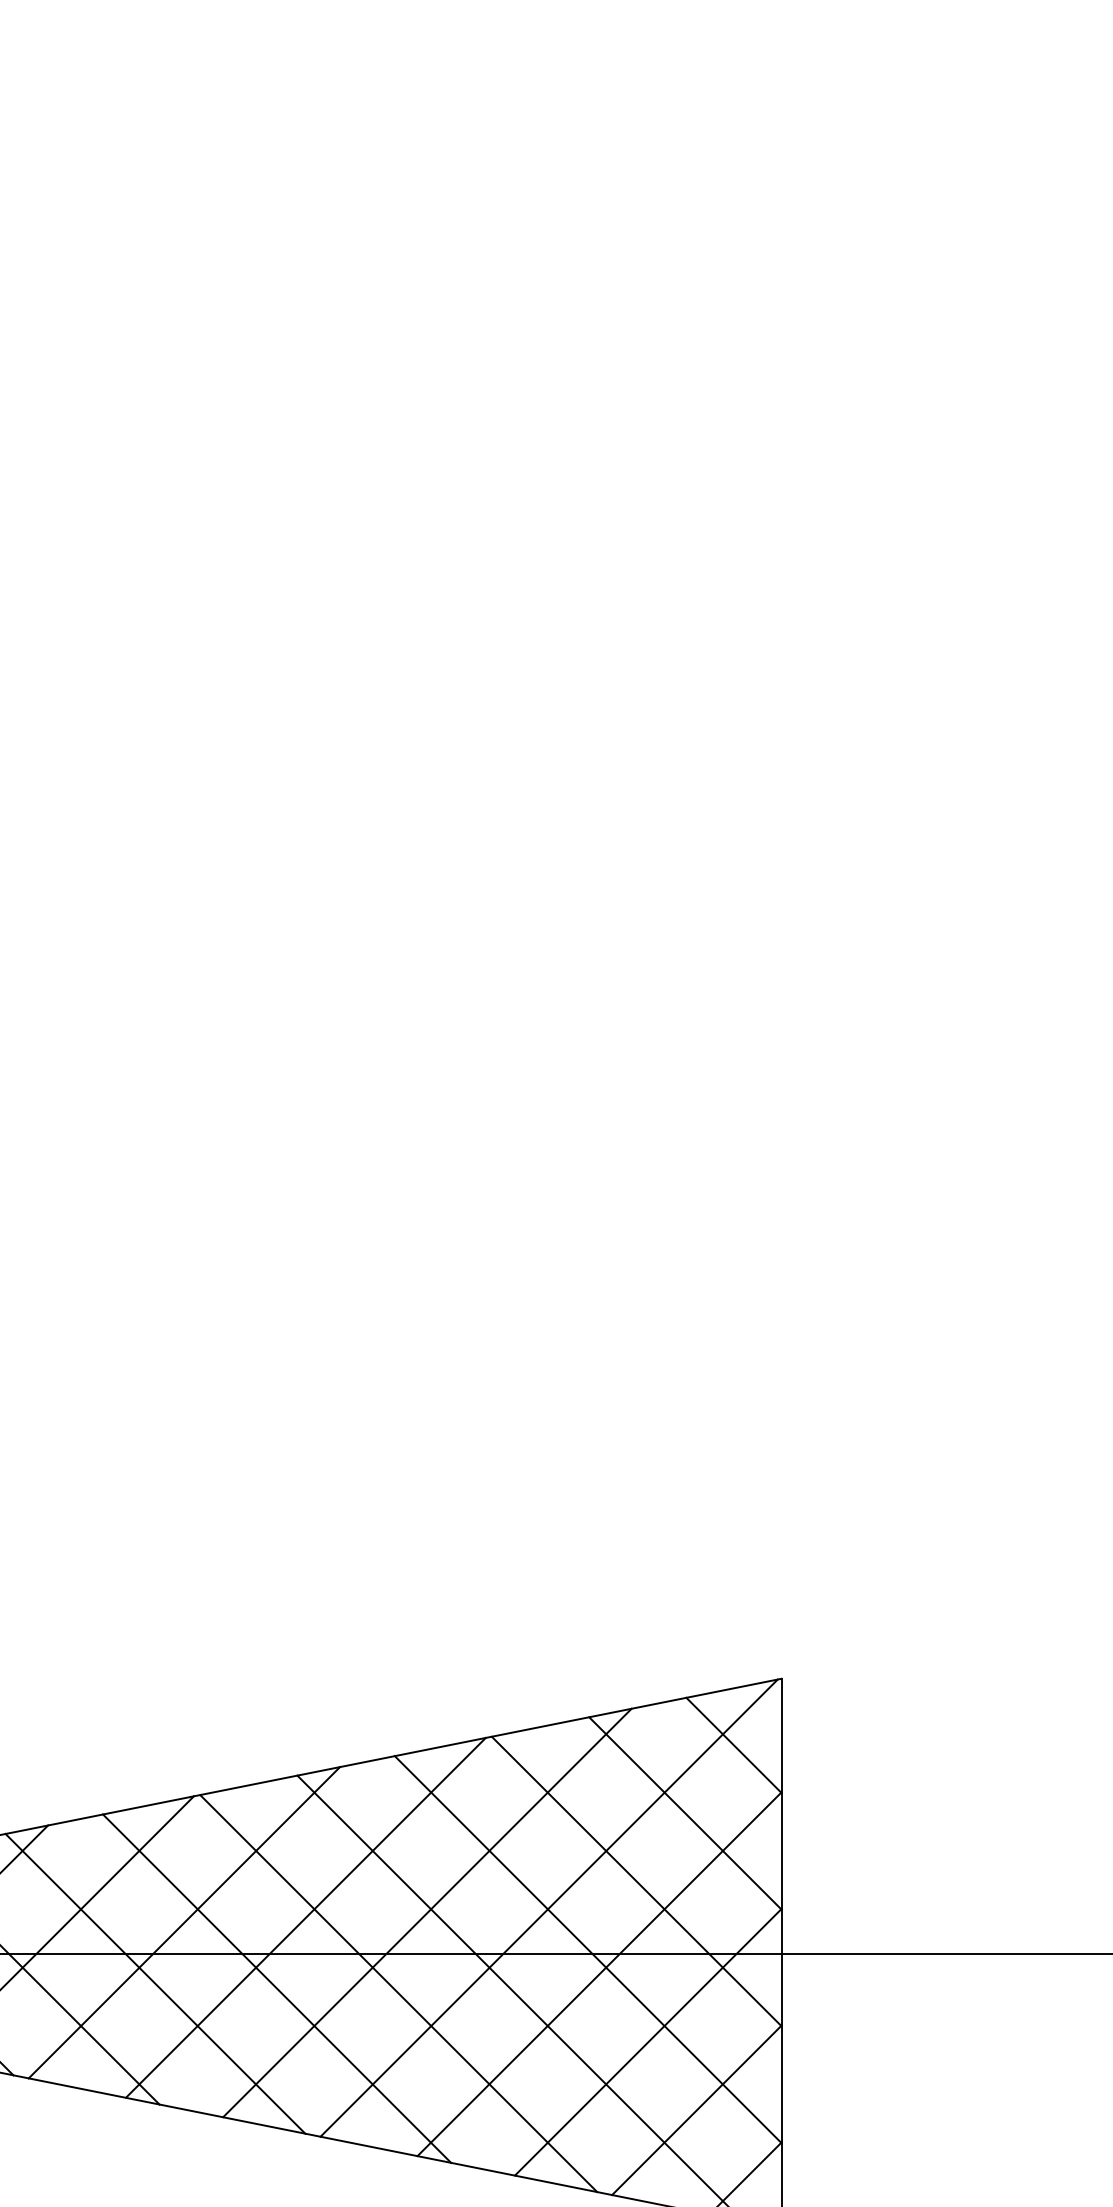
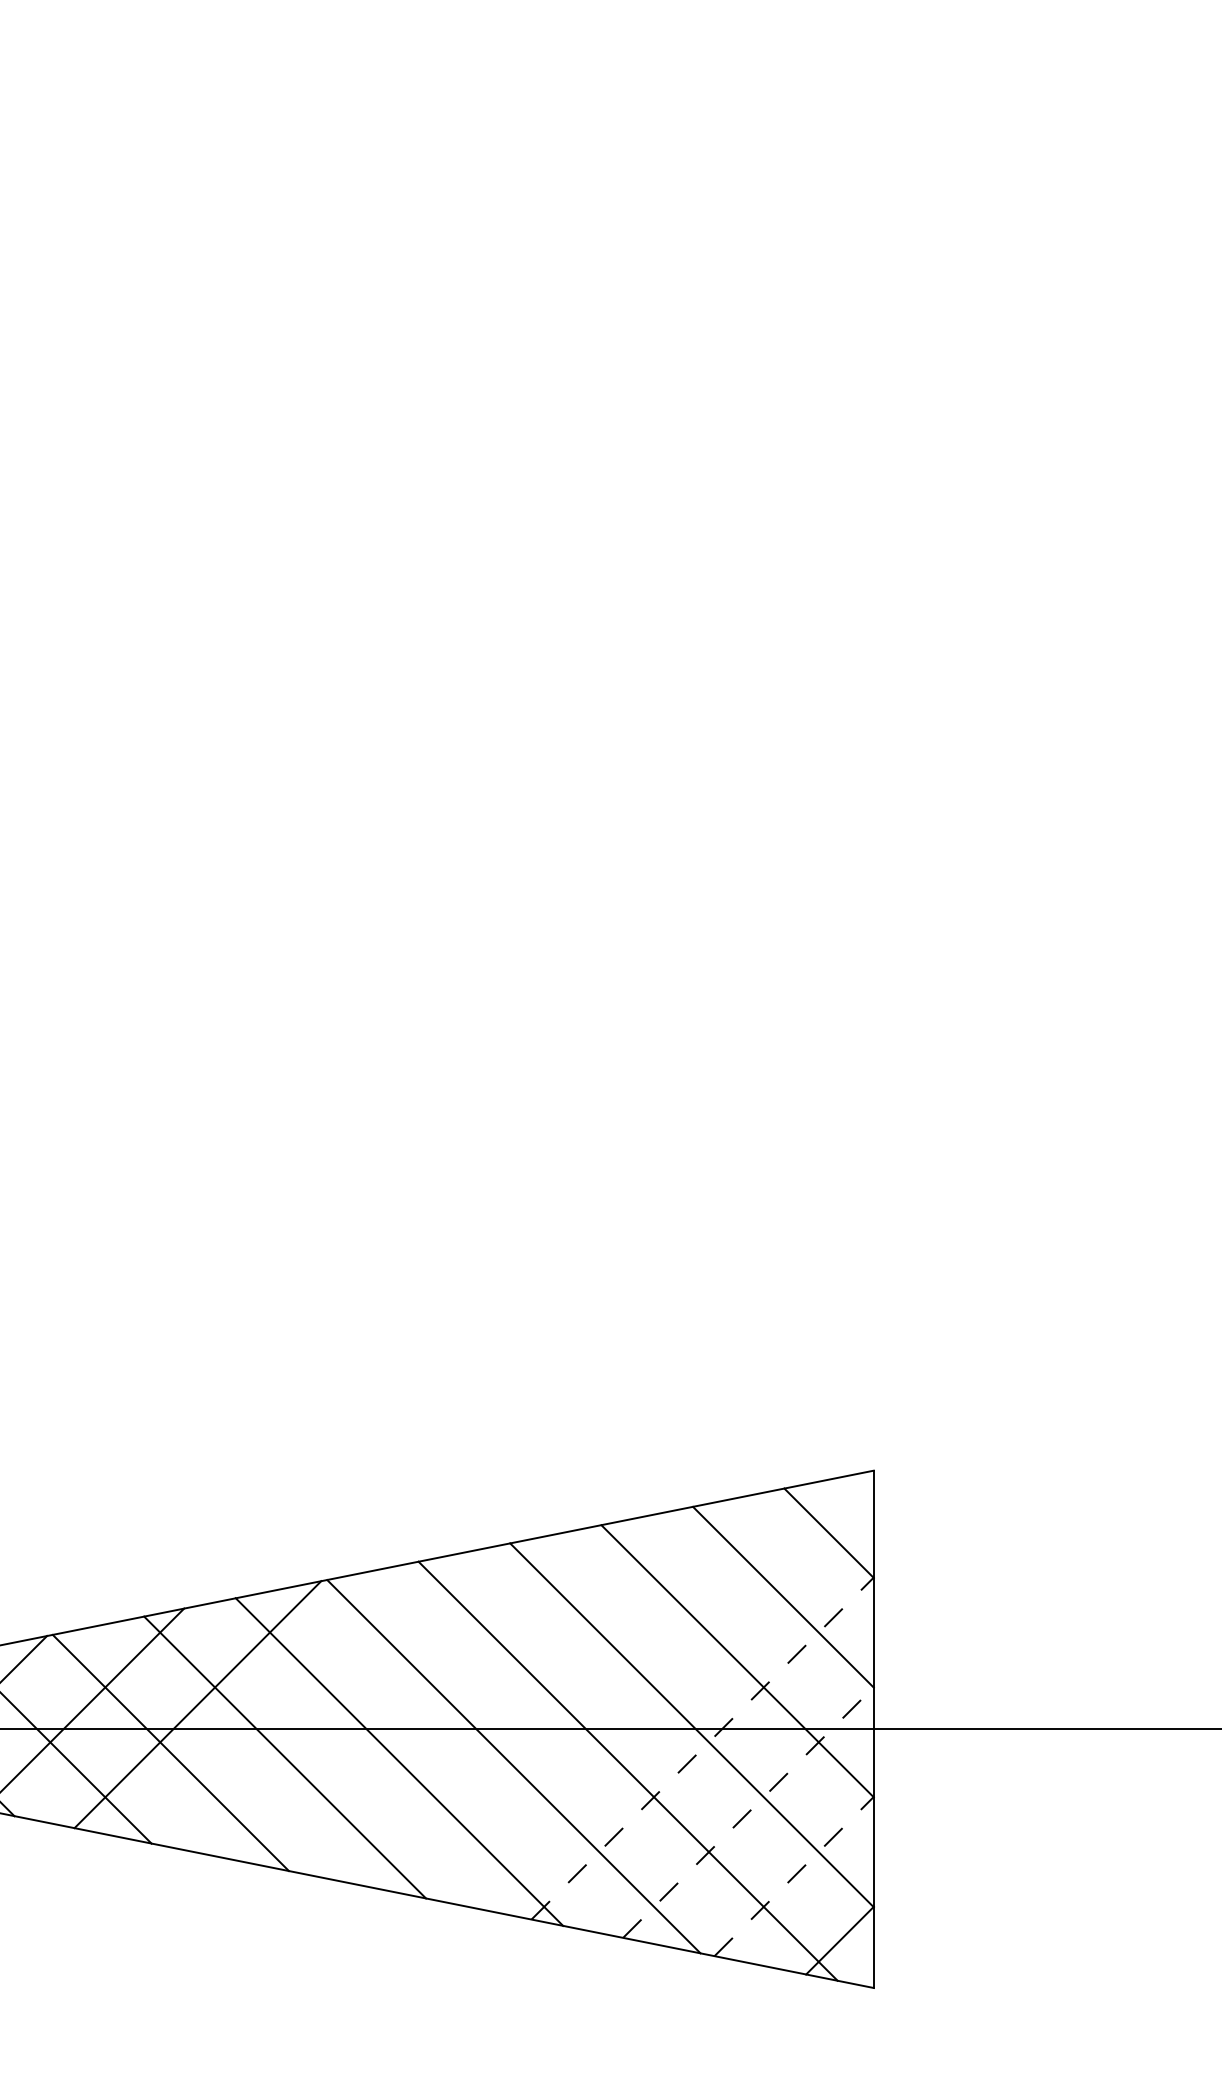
line: (549, 1908) -> (655, 1686), removed
line: (427, 1912) -> (540, 1690), removed
line: (305, 1917) -> (426, 1695), removed
line: (183, 1922) -> (311, 1699), removed
line: (599, 1974) -> (702, 1748), solid -> dashed
line: (648, 2042) -> (748, 1812), solid -> dashed
line: (697, 2110) -> (794, 1876), solid -> dashed

